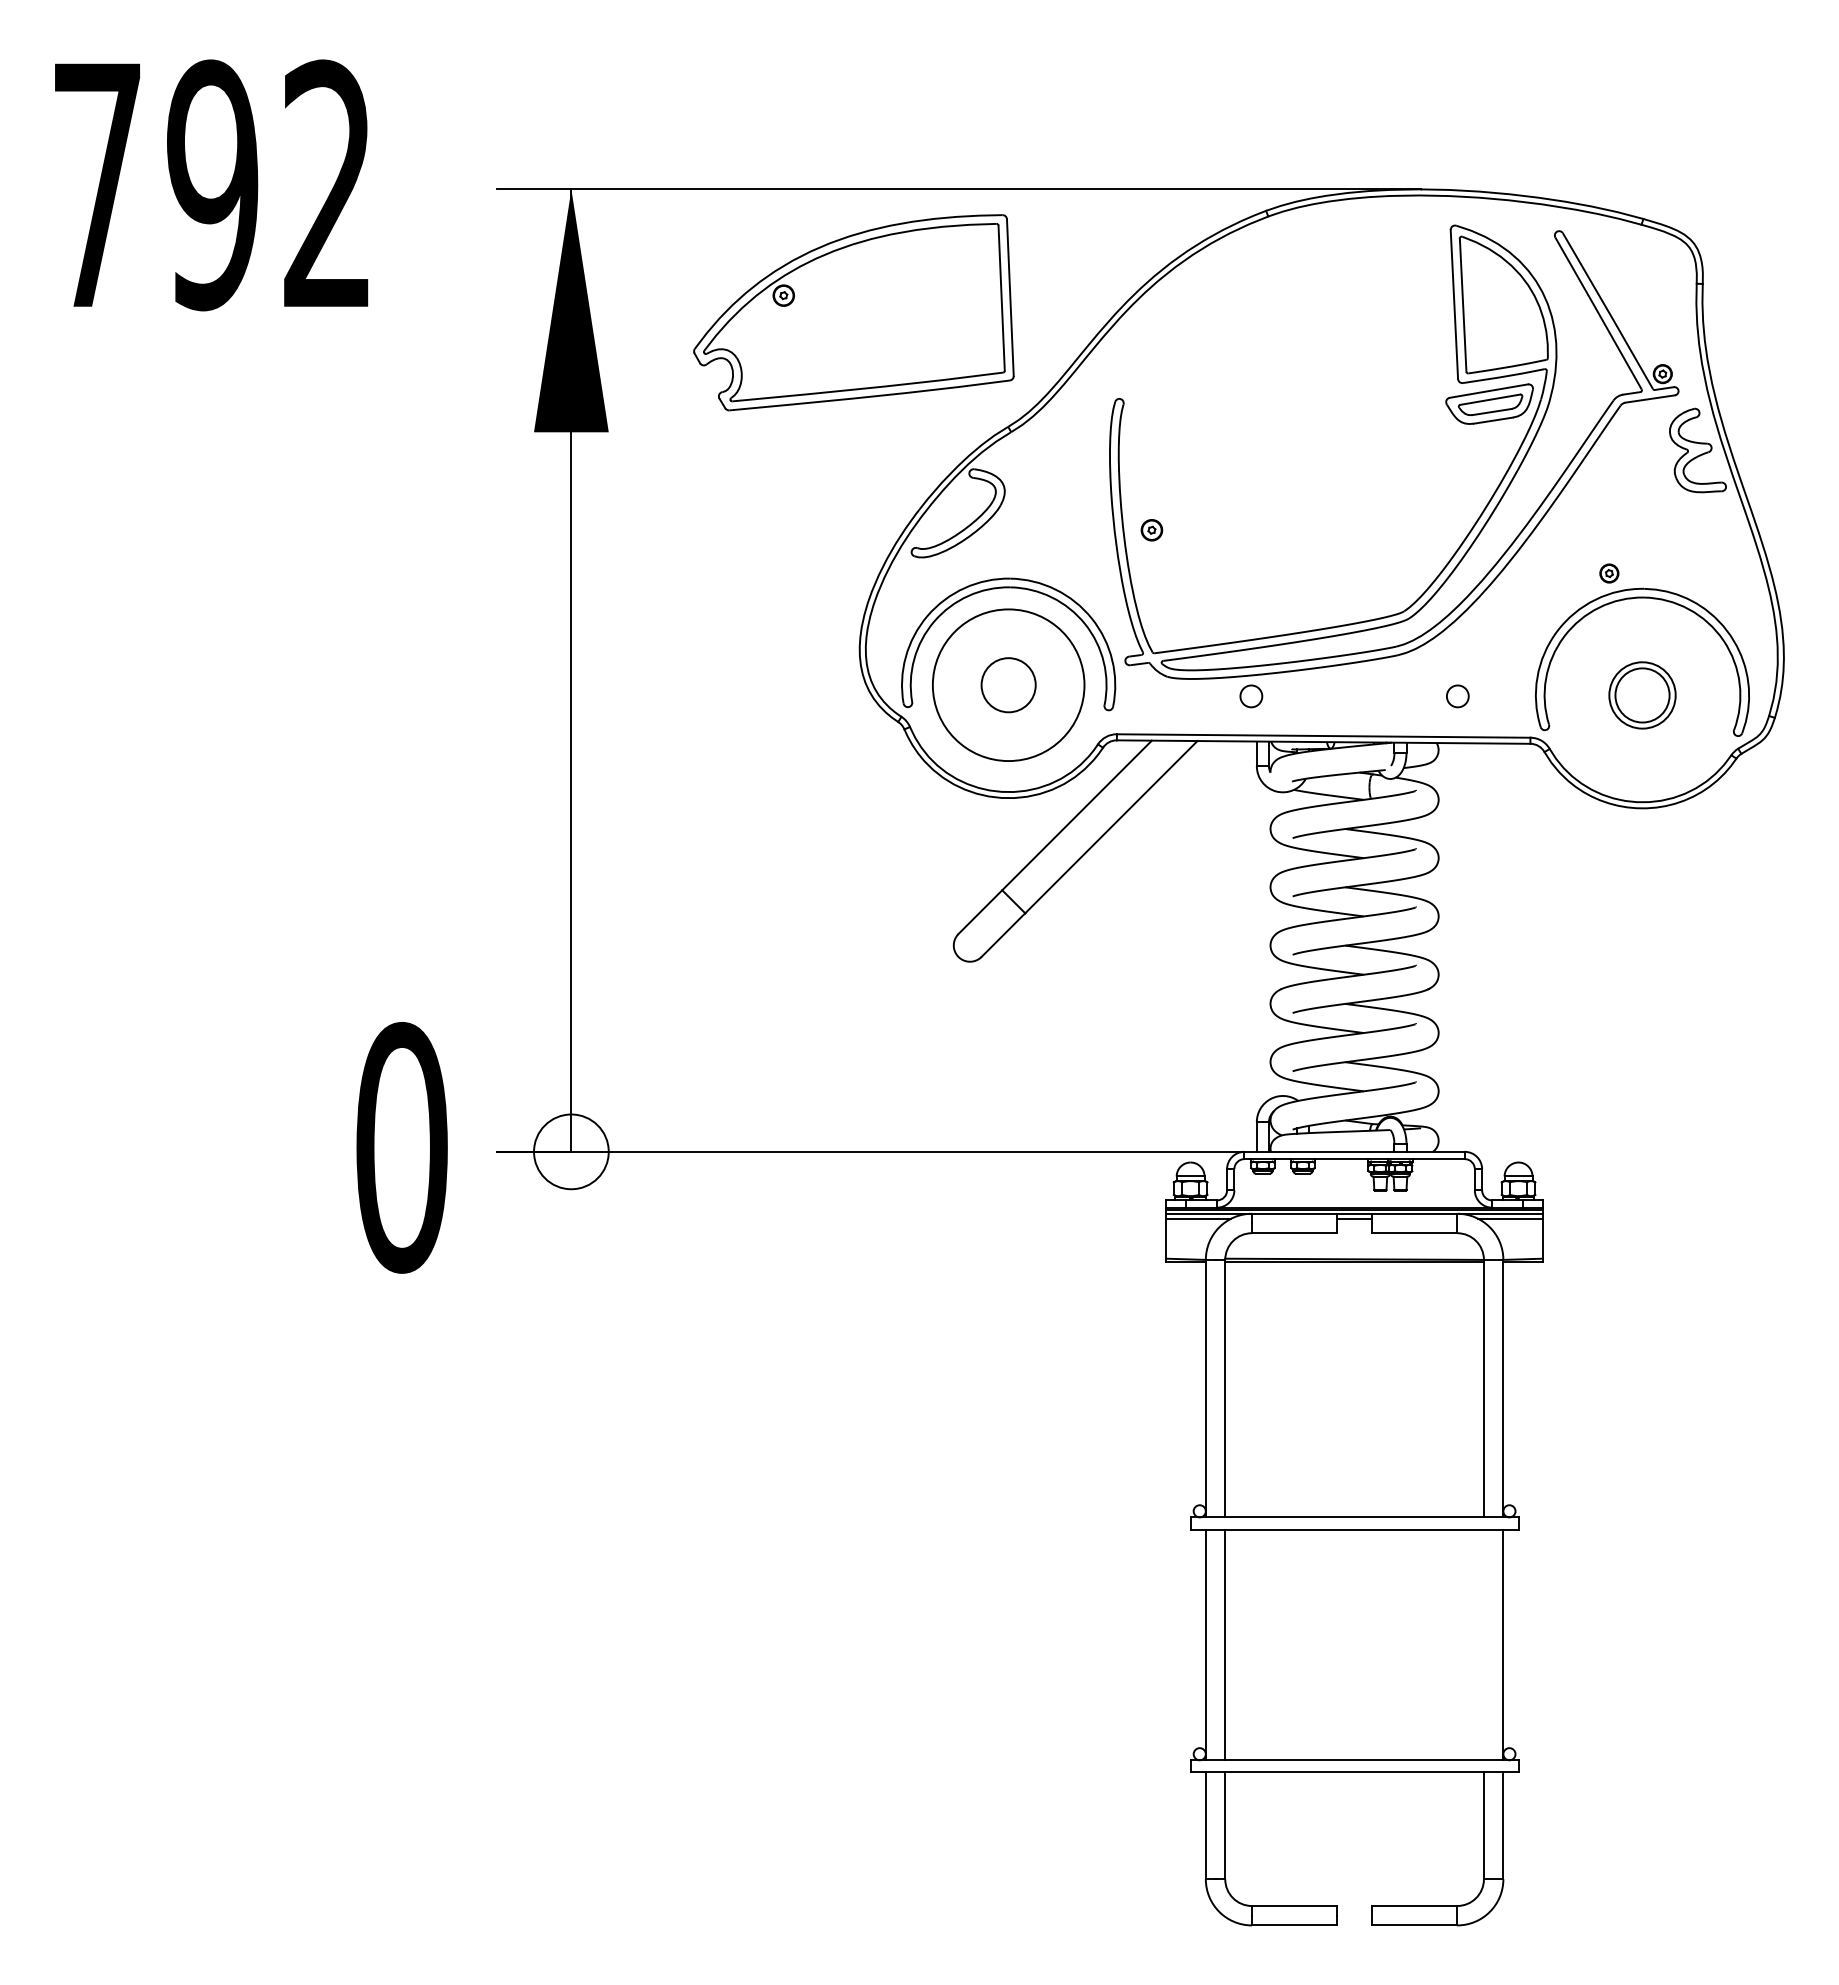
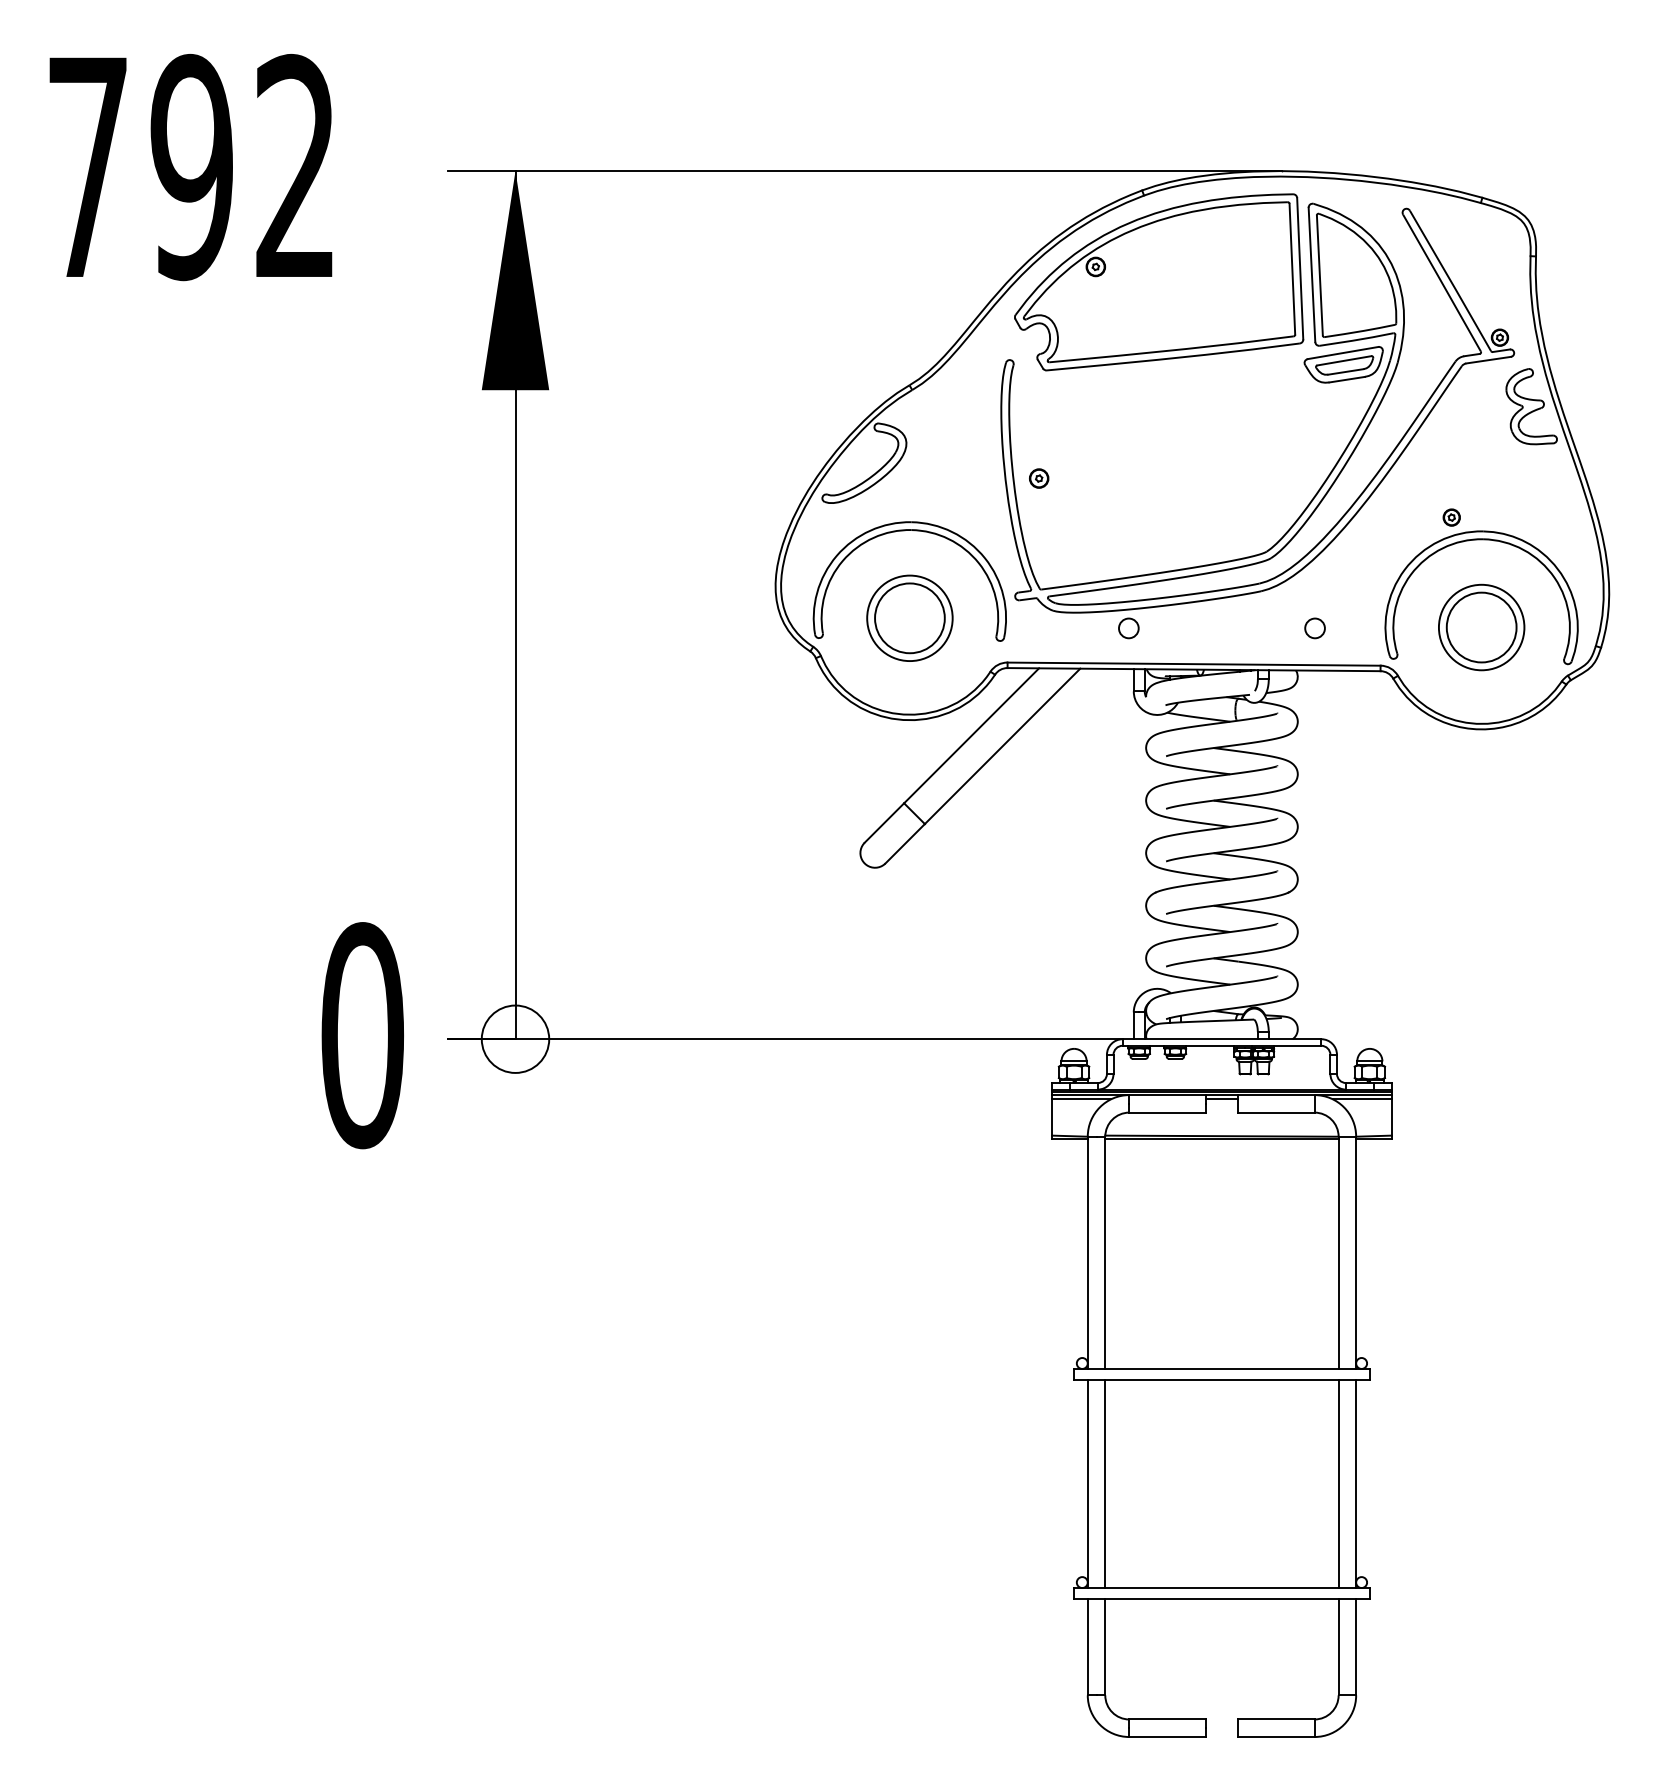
part: (853, 312) -> (1158, 282), moved
circle: (1008, 684) -> (909, 617), size x0.62
circle: (1008, 684) -> (909, 617), size x1.43
part: (1642, 695) -> (1481, 627), size x1.43
line: (1483, 1644) -> (1338, 1483), added

